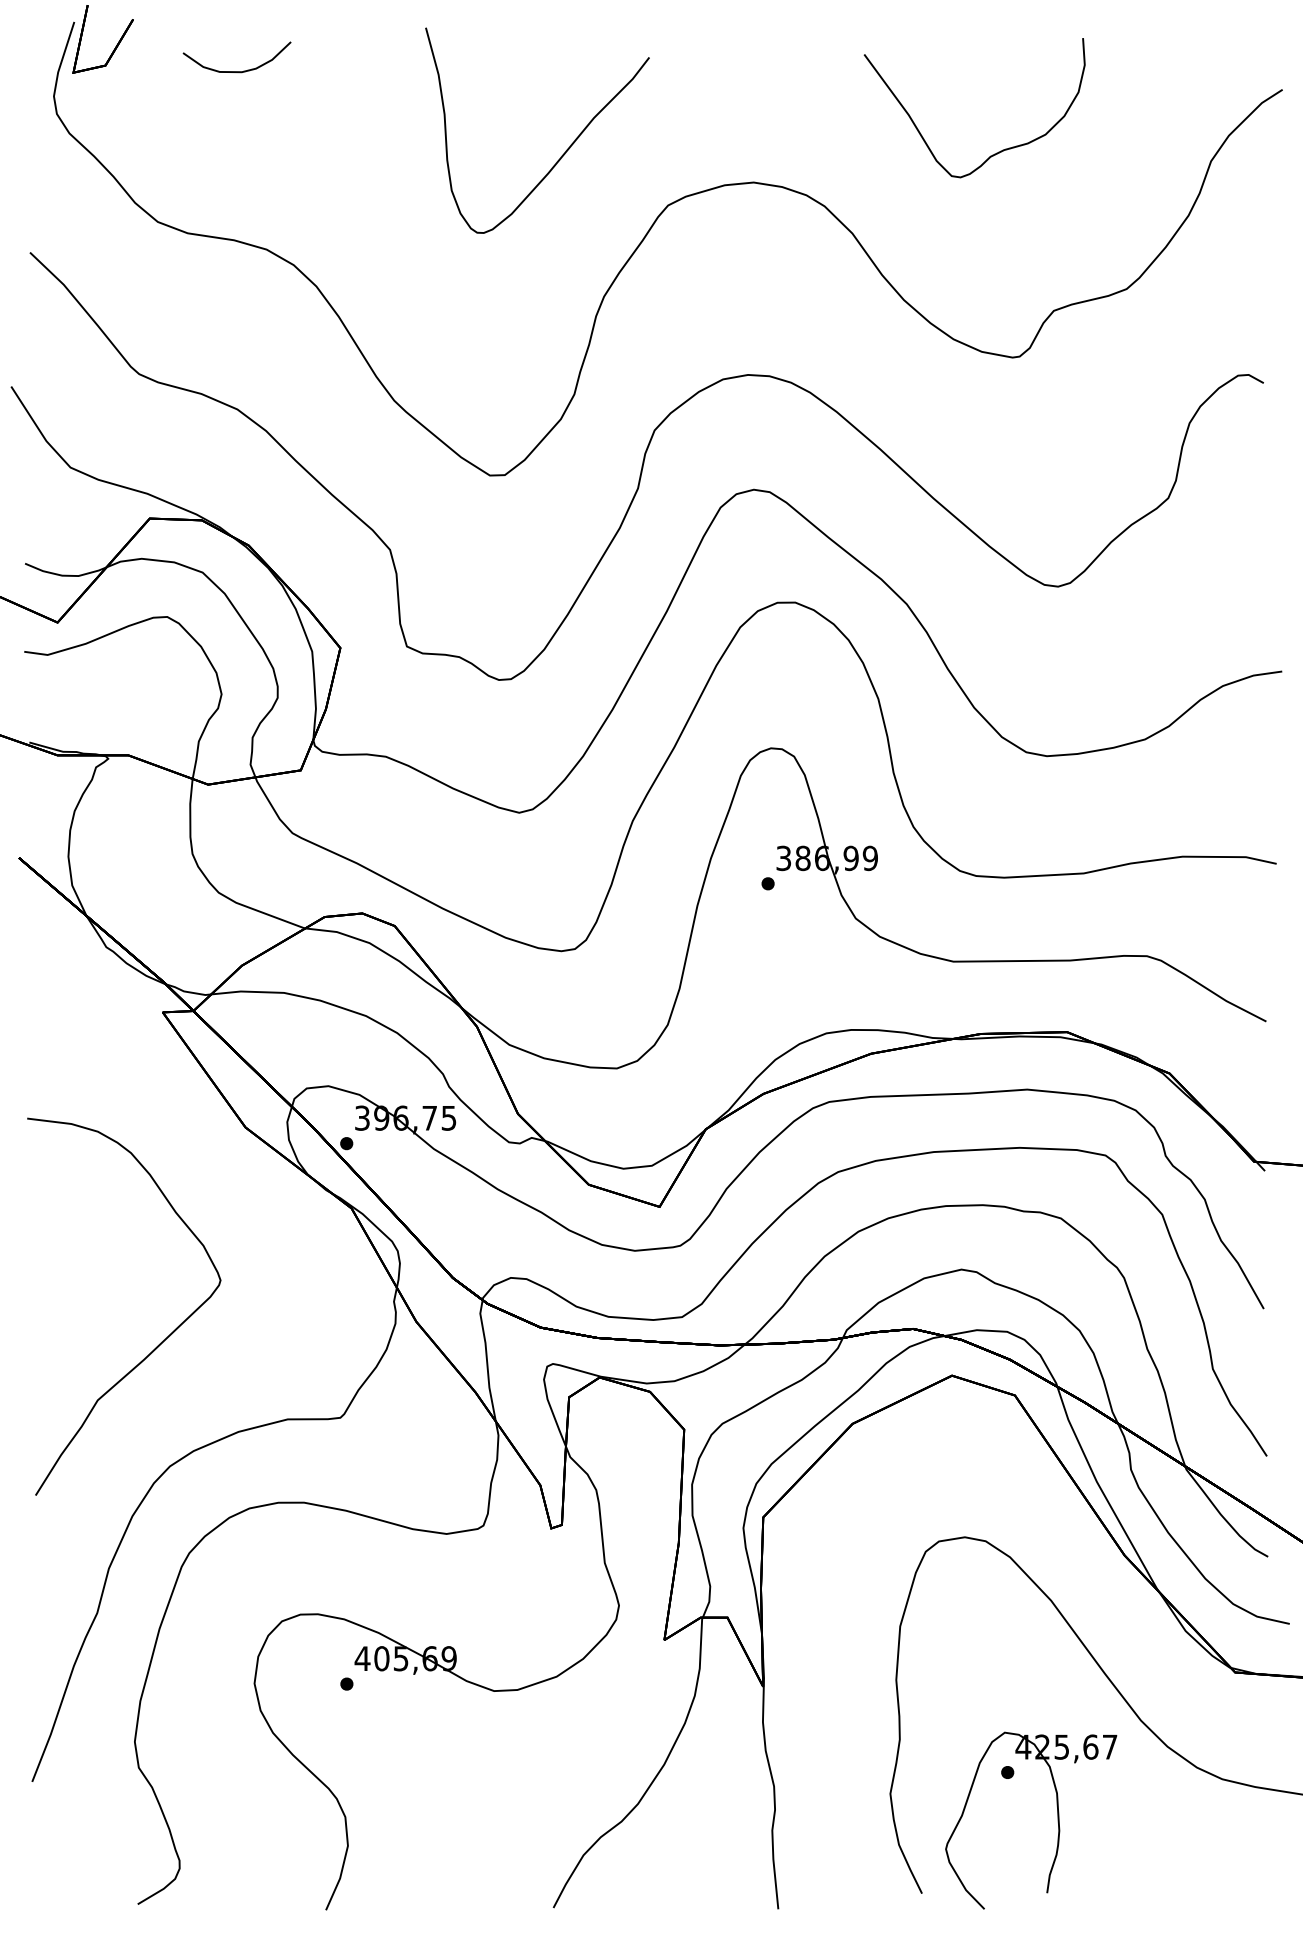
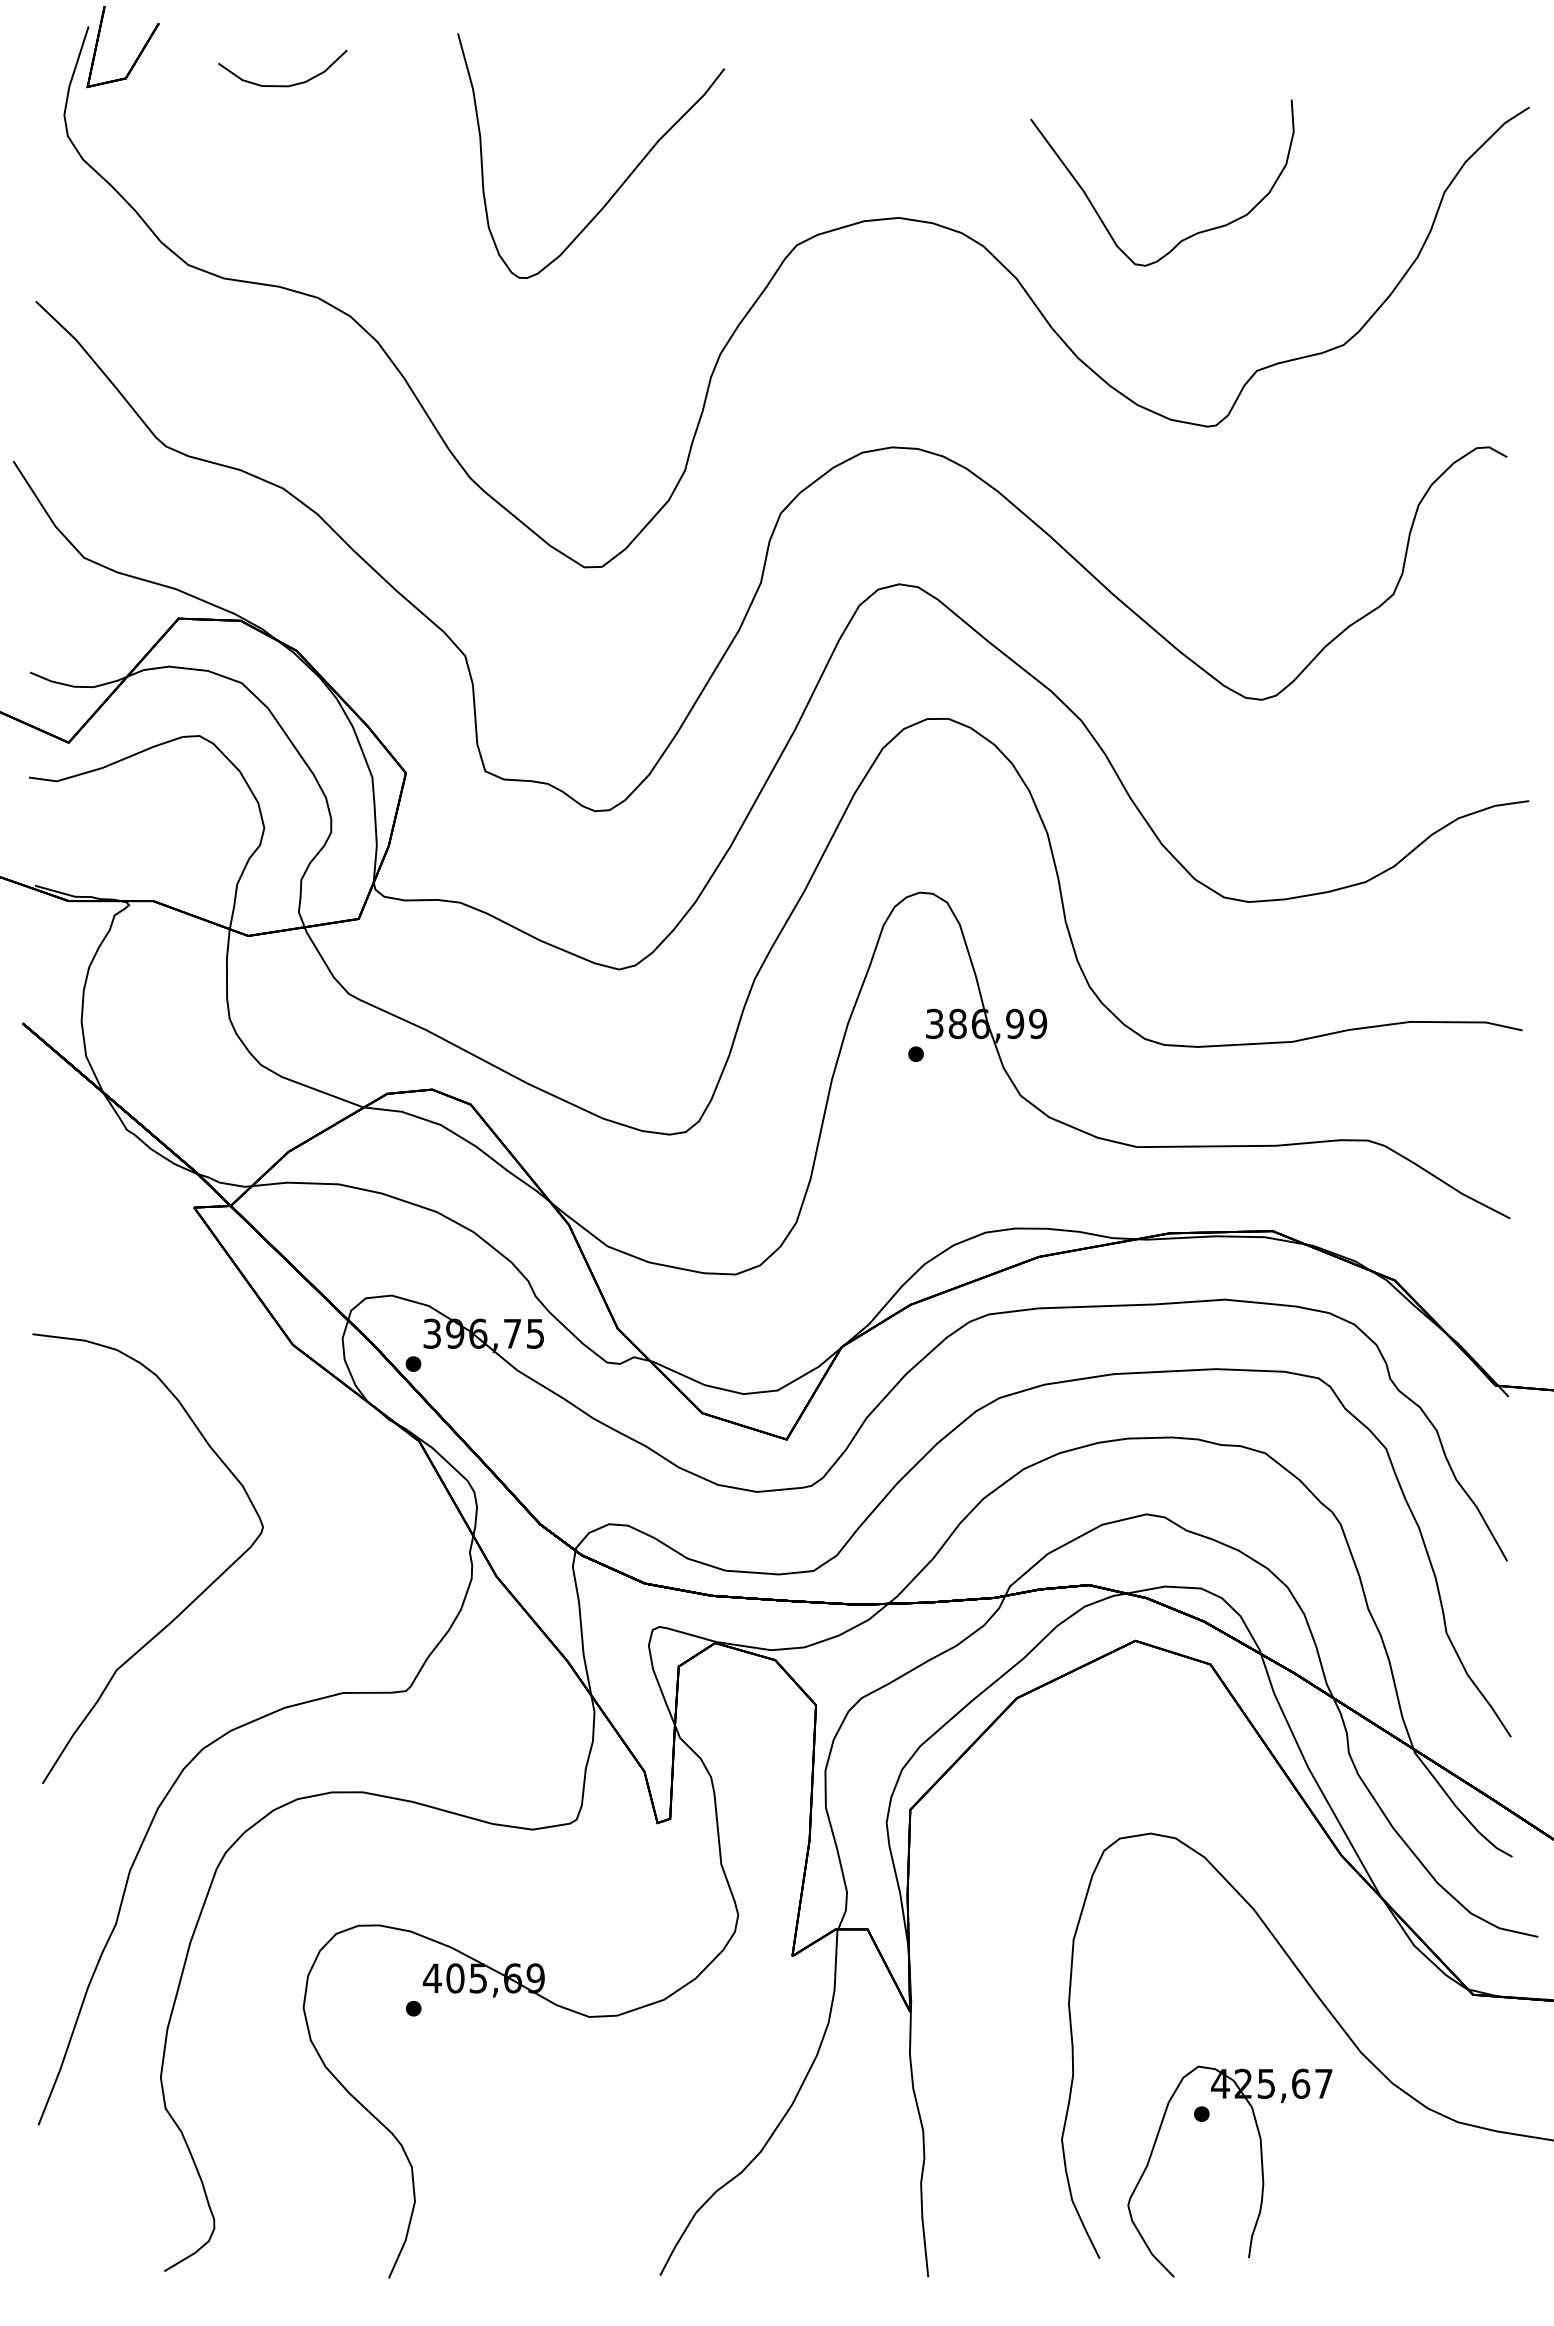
curve: (563, 152) -> (622, 182), moved
curve: (996, 152) -> (1188, 236), moved

